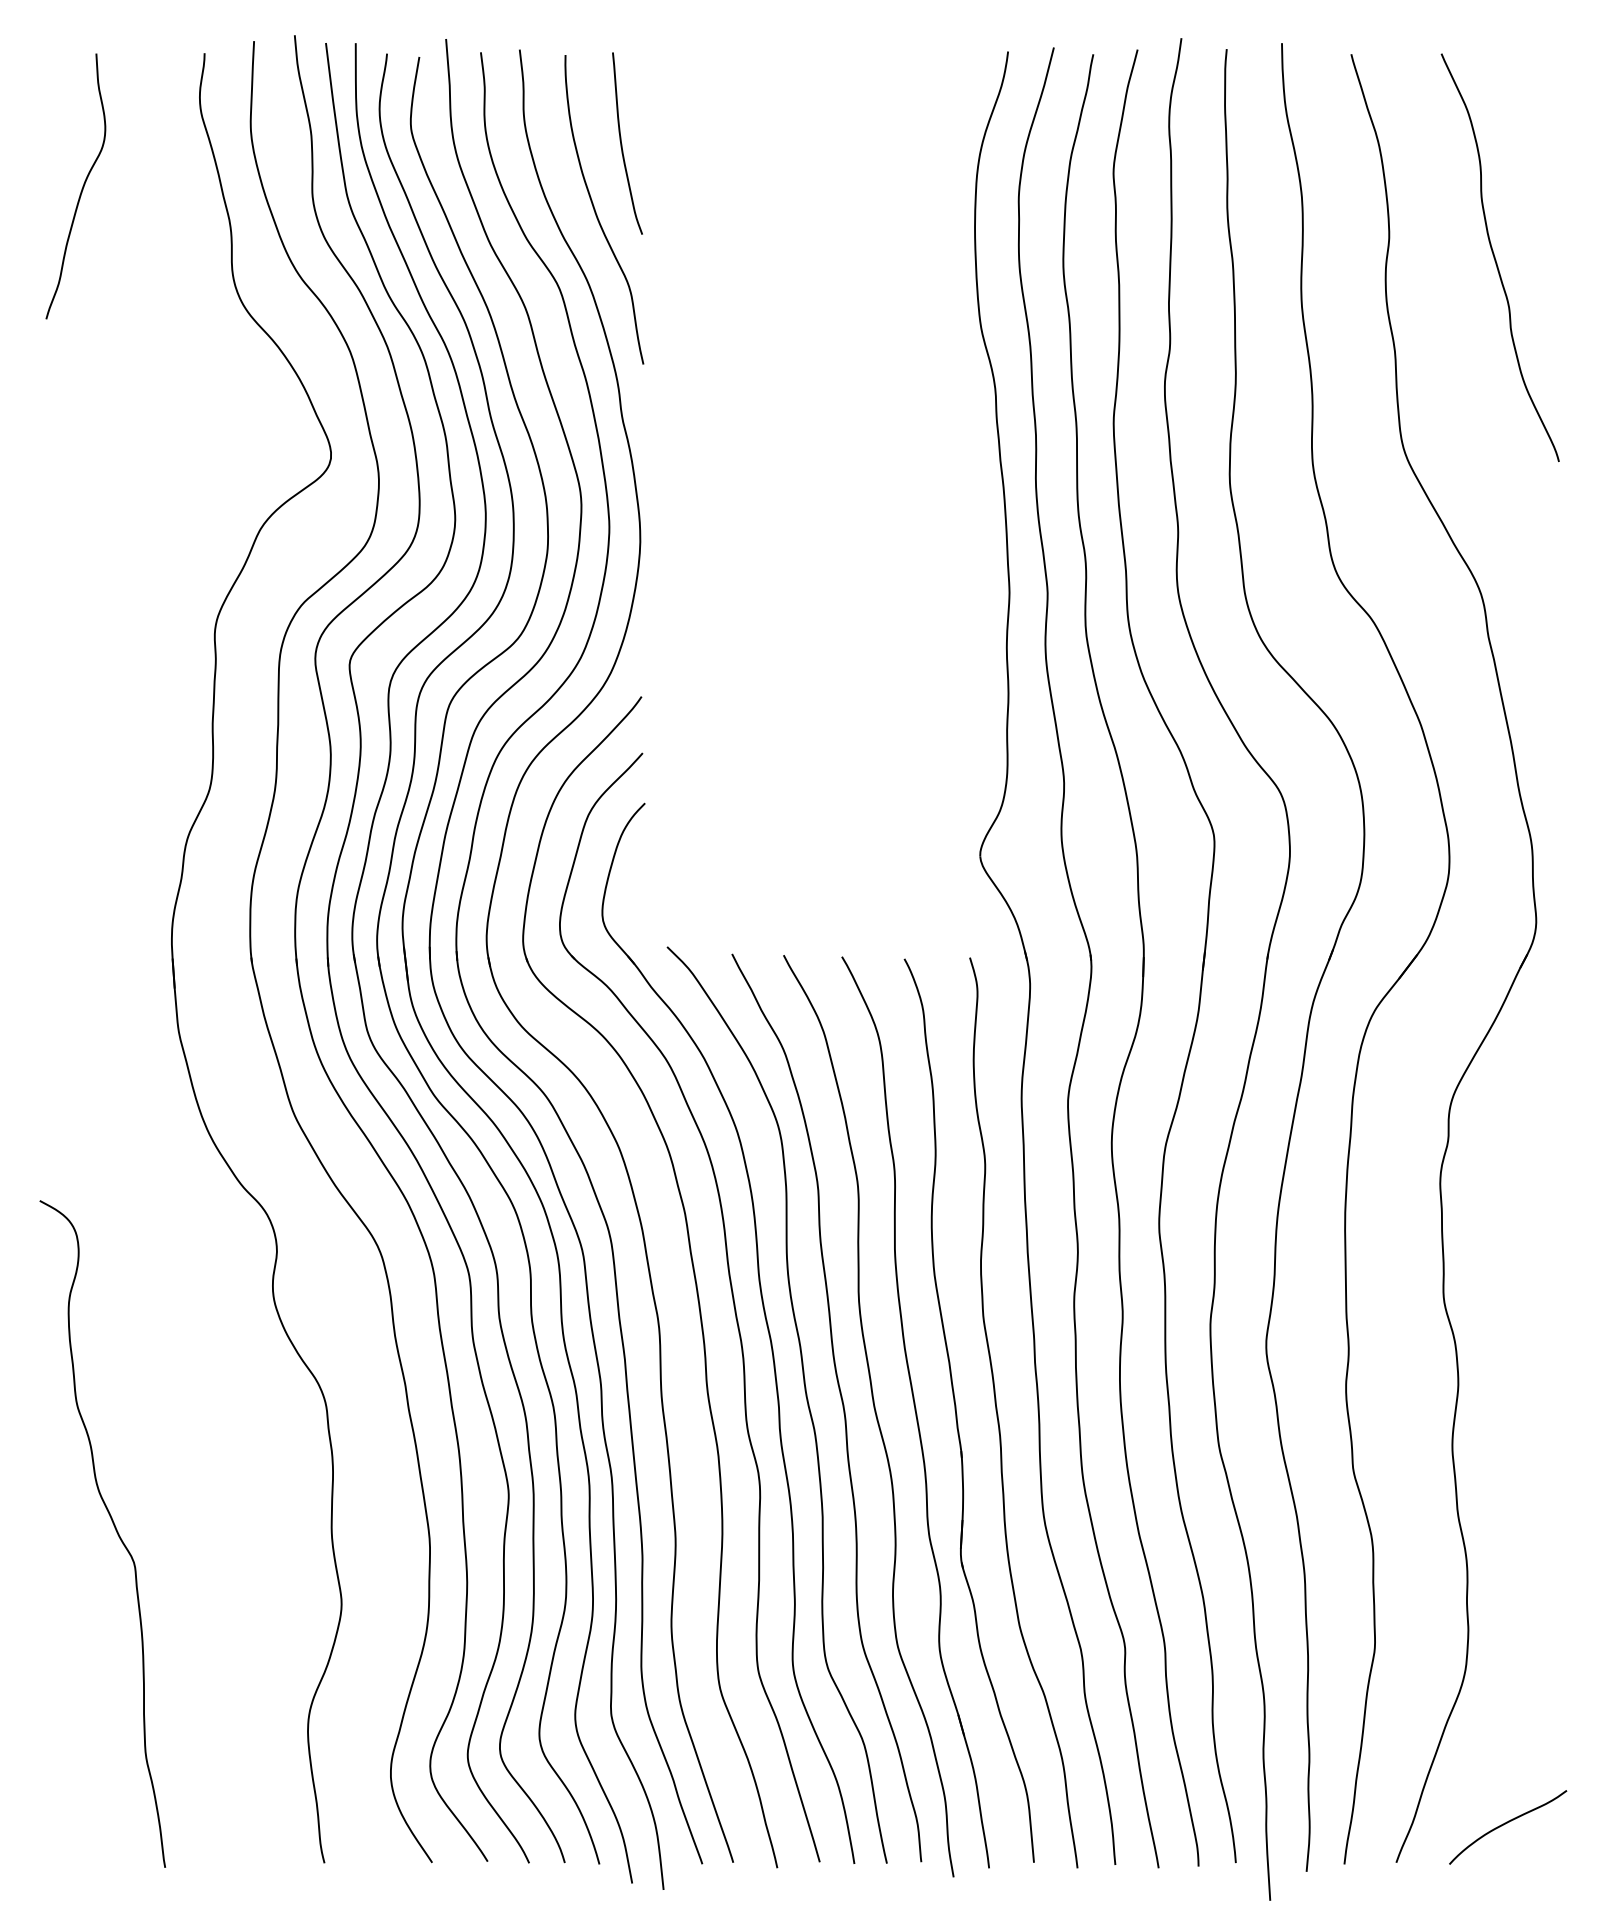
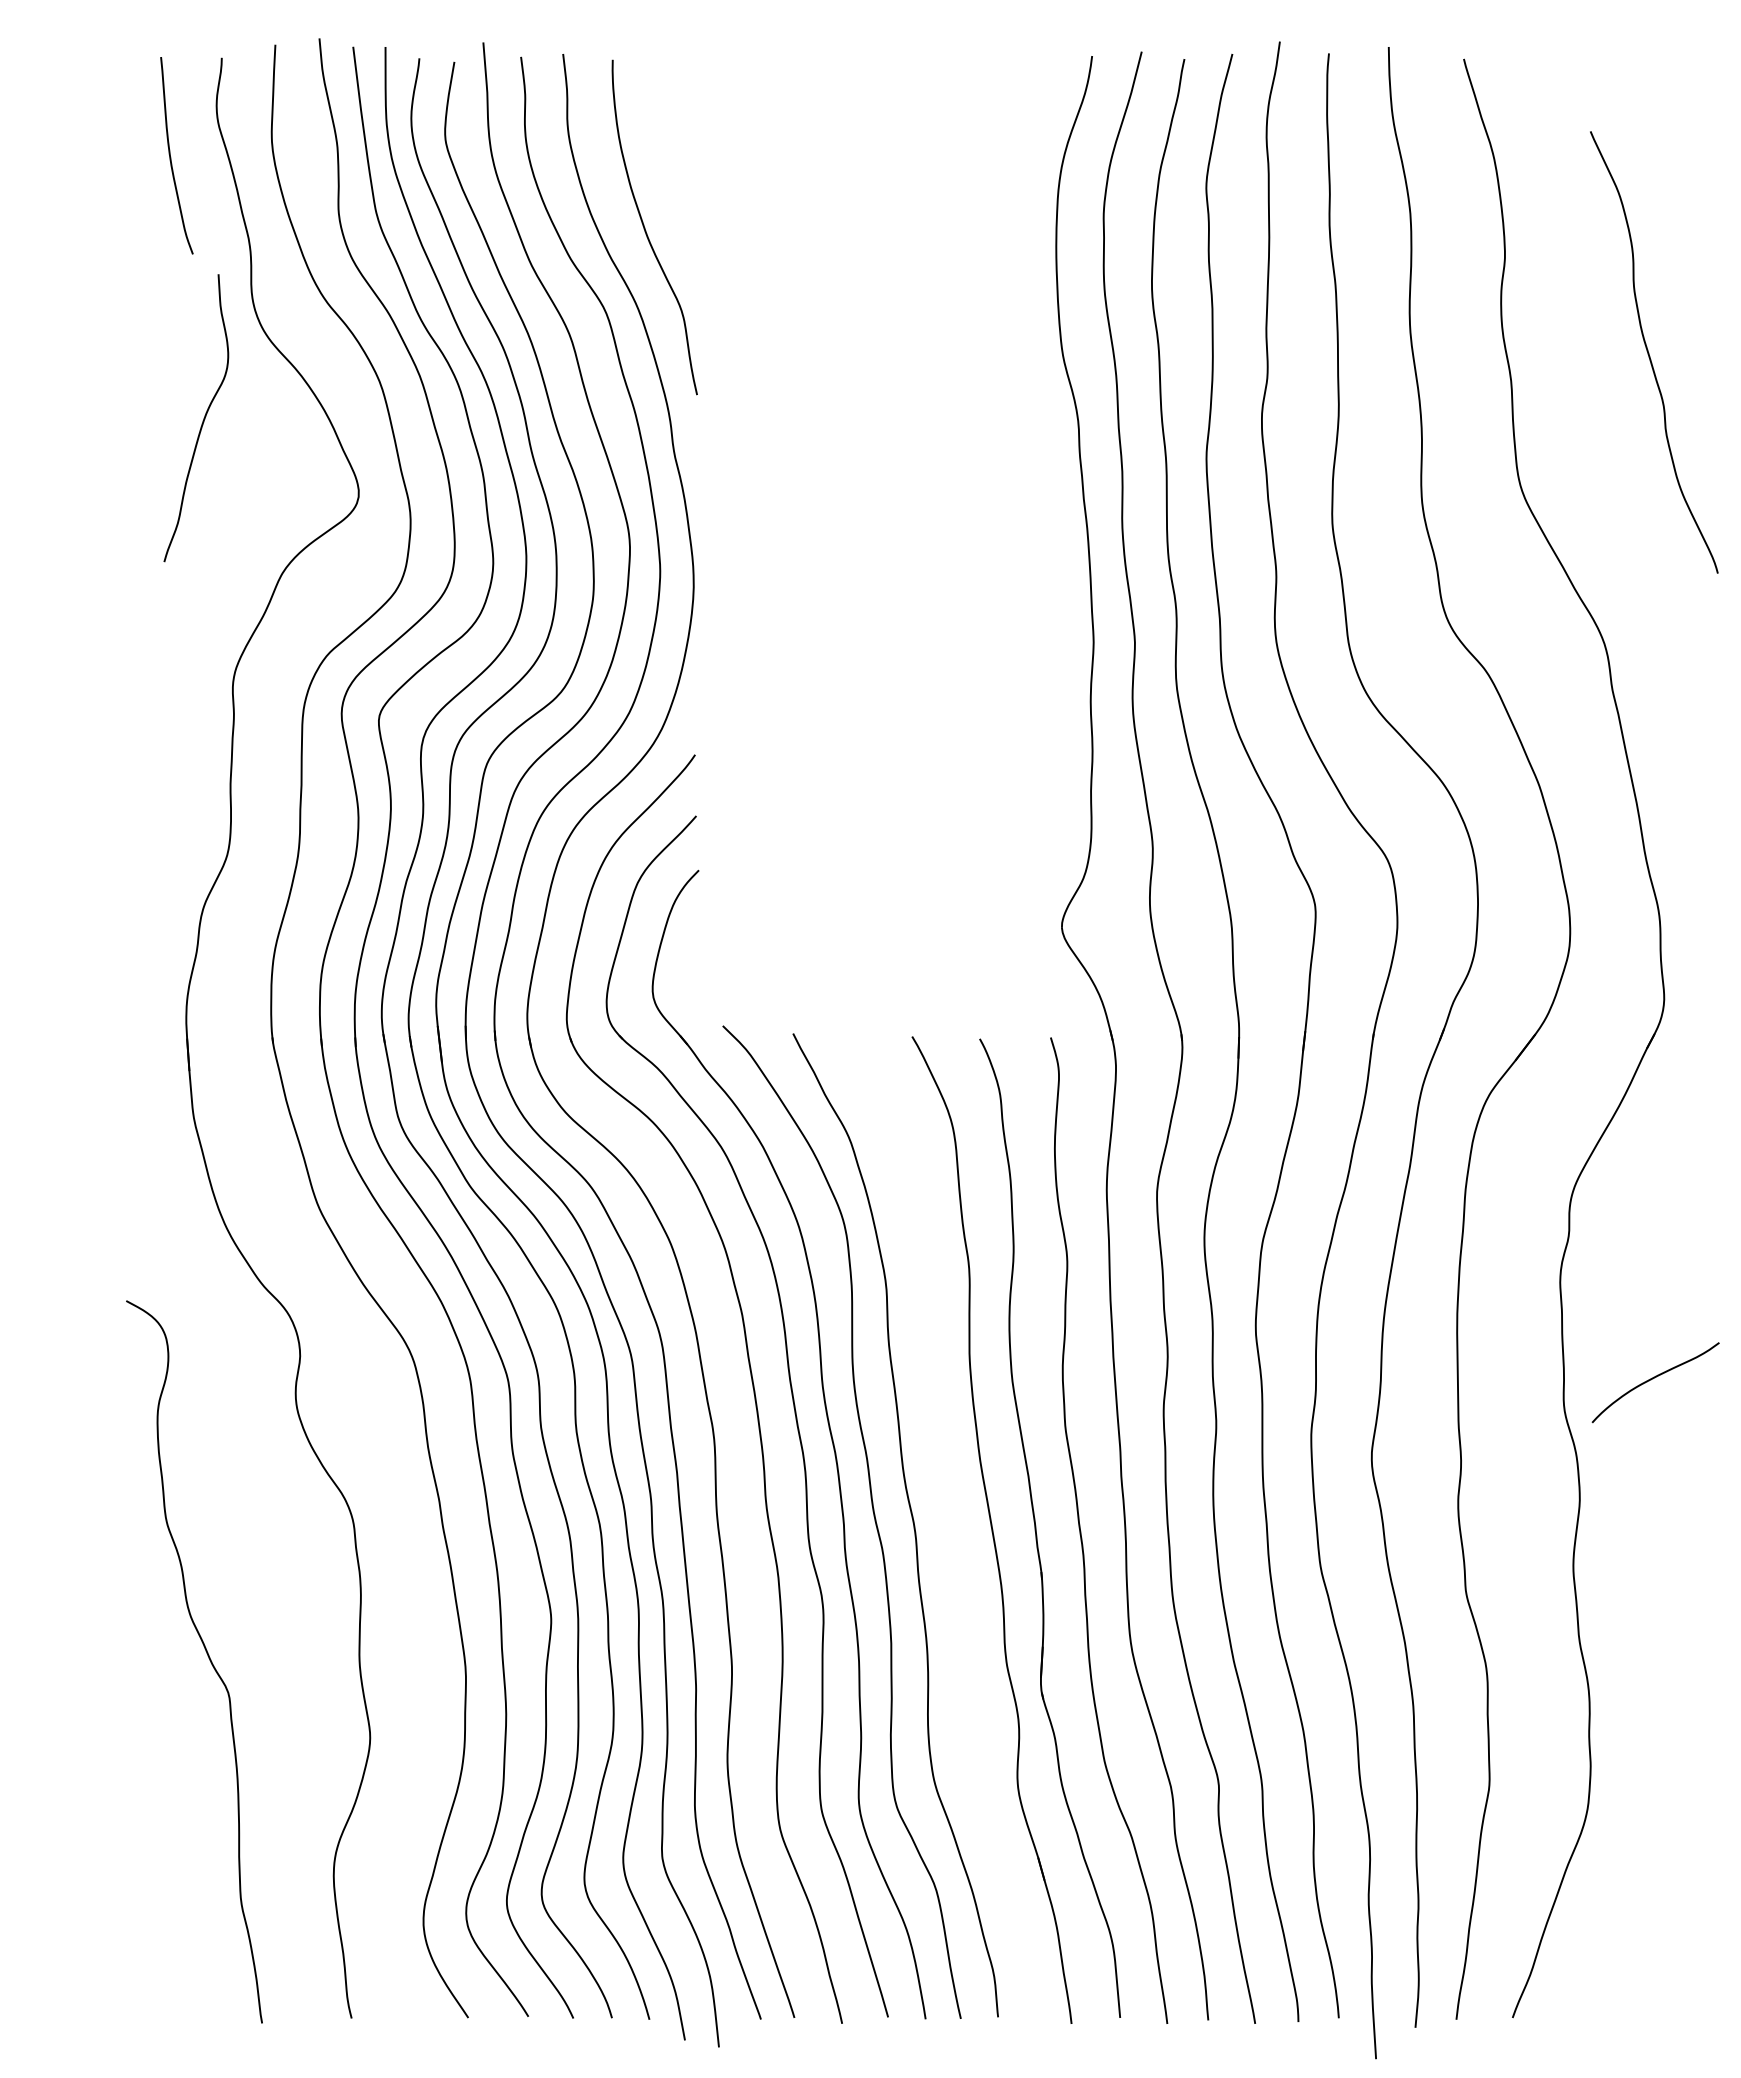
curve: (622, 145) -> (171, 157), moved
curve: (81, 188) -> (202, 420), moved
curve: (1495, 258) -> (1649, 353), moved
curve: (874, 1412) -> (947, 1530), removed
curve: (114, 1529) -> (207, 1656), moved
curve: (1506, 1824) -> (1653, 1379), moved

